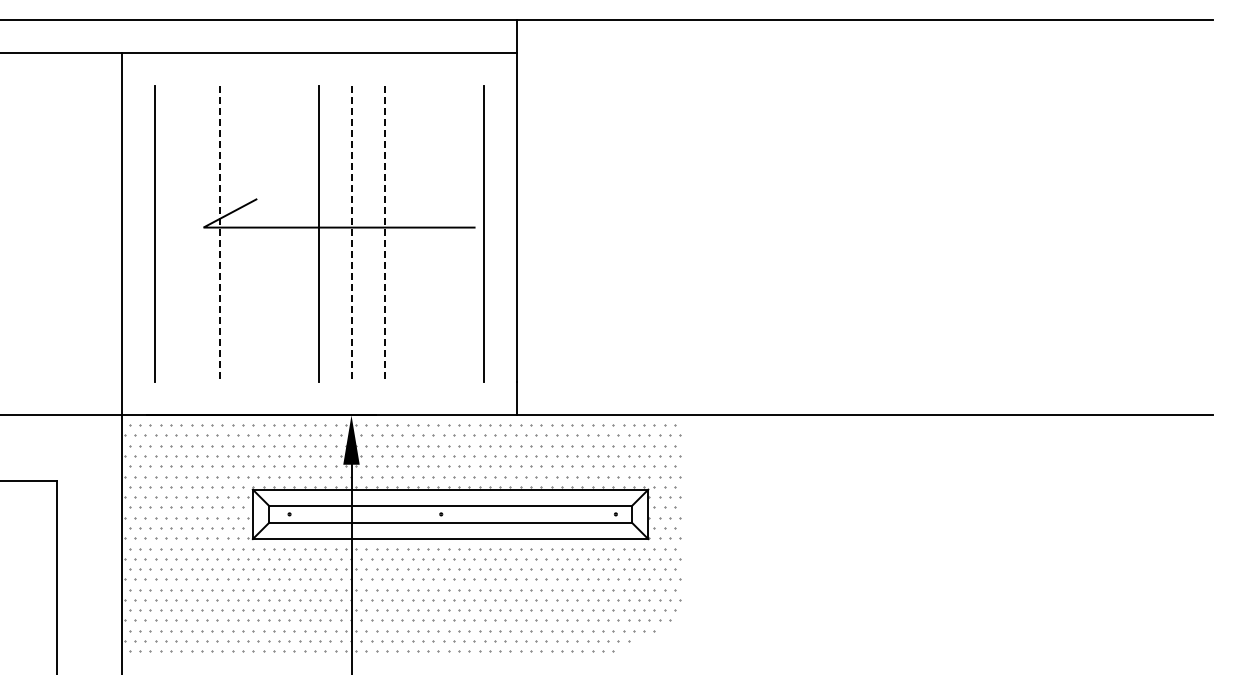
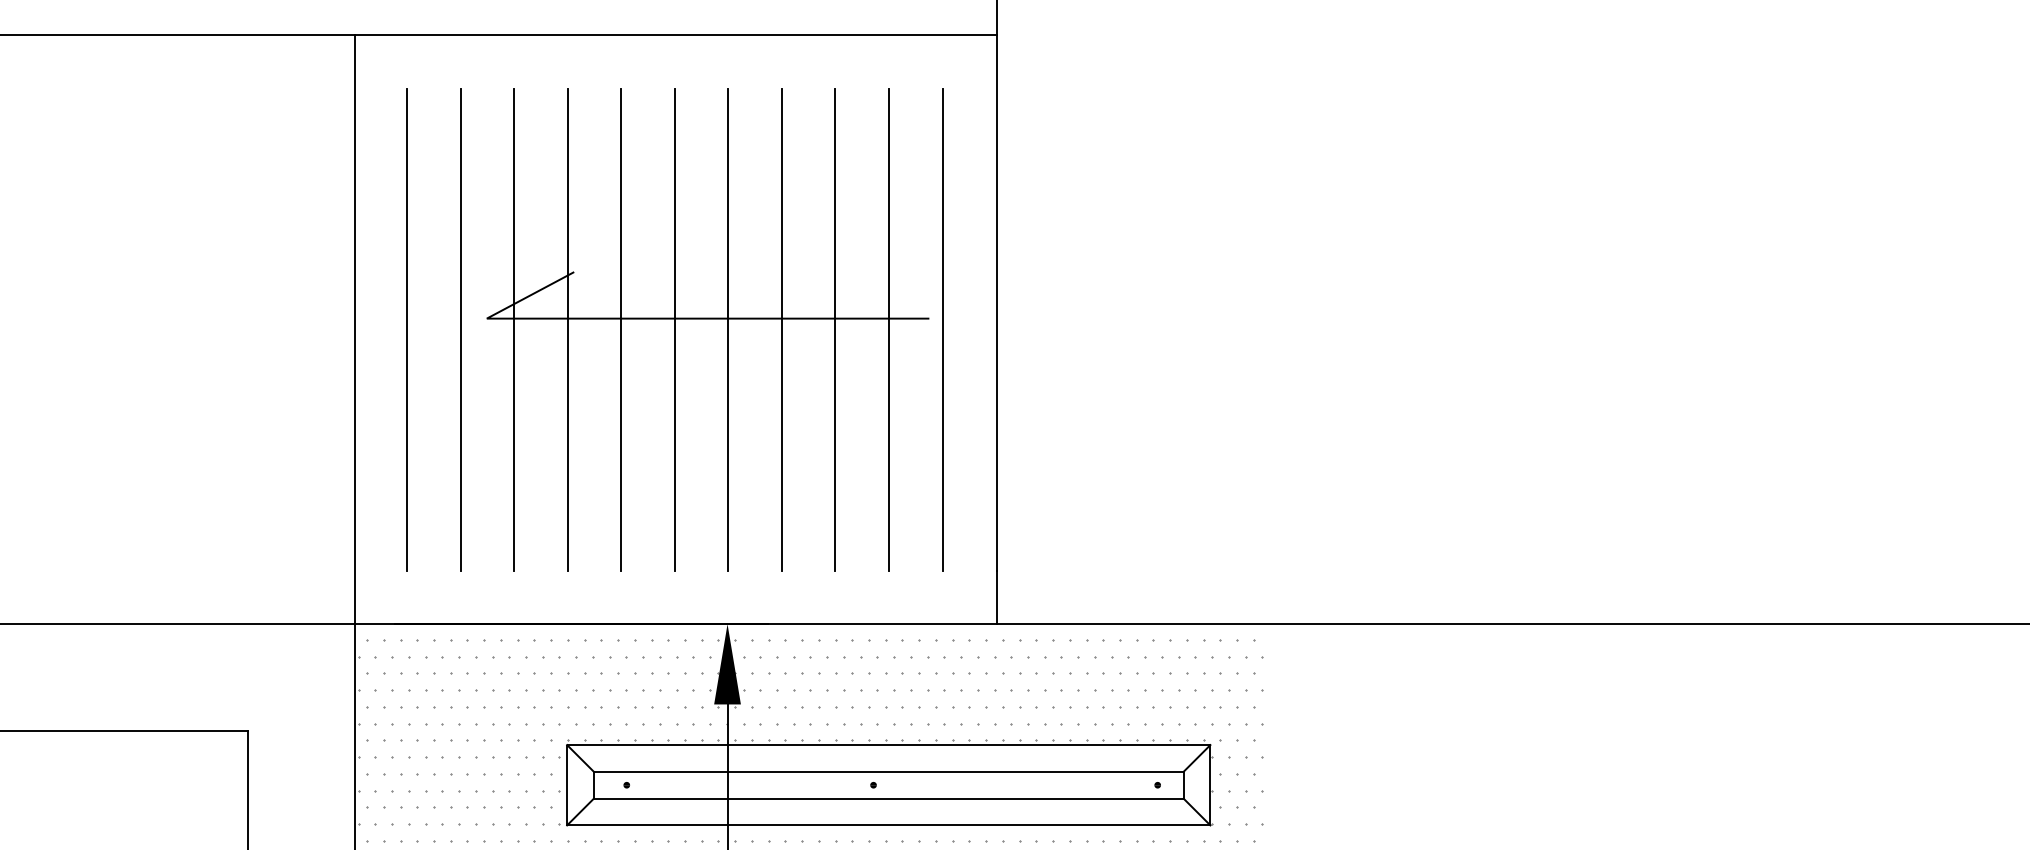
line: (187, 234) -> (460, 329), added
line: (220, 234) -> (514, 329), dashed -> solid
line: (253, 234) -> (568, 329), added
line: (286, 234) -> (621, 329), added
line: (352, 234) -> (729, 329), dashed -> solid
line: (384, 234) -> (781, 329), dashed -> solid
line: (417, 234) -> (834, 329), added
line: (450, 234) -> (888, 329), added

